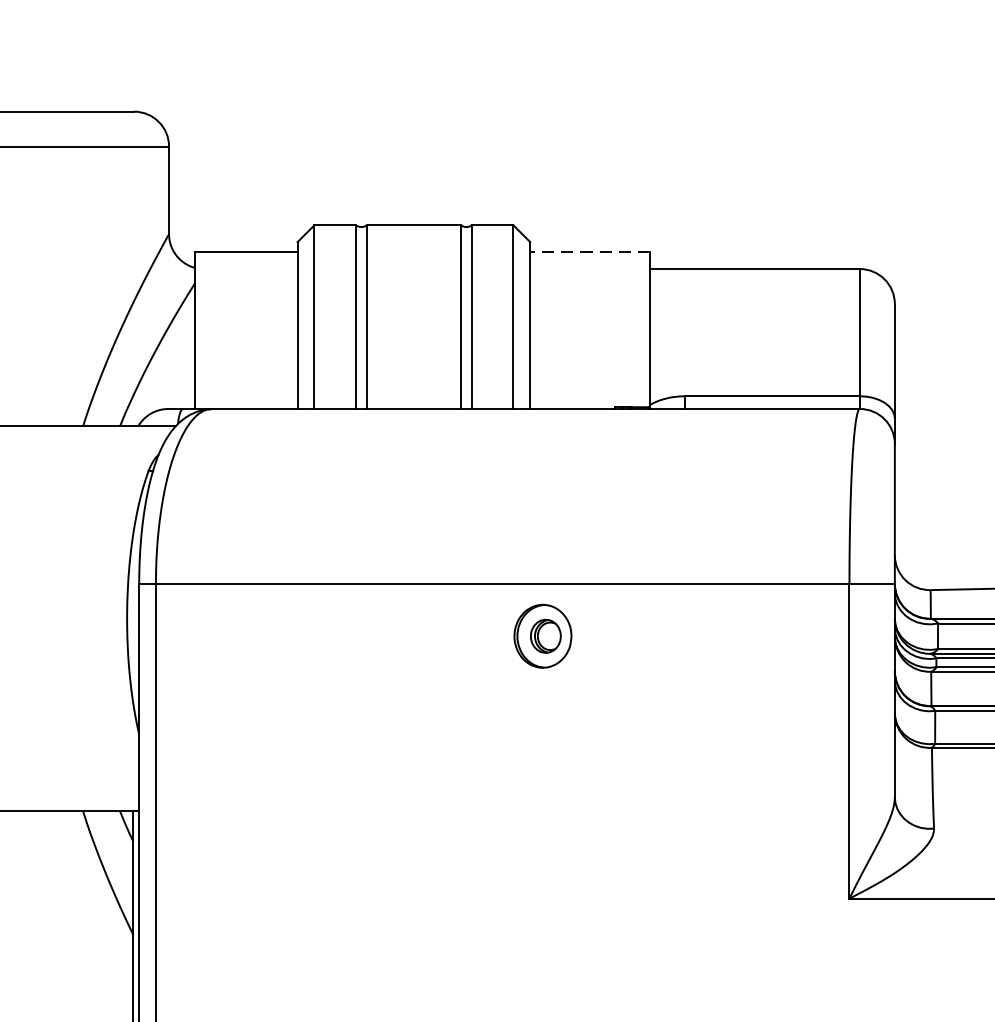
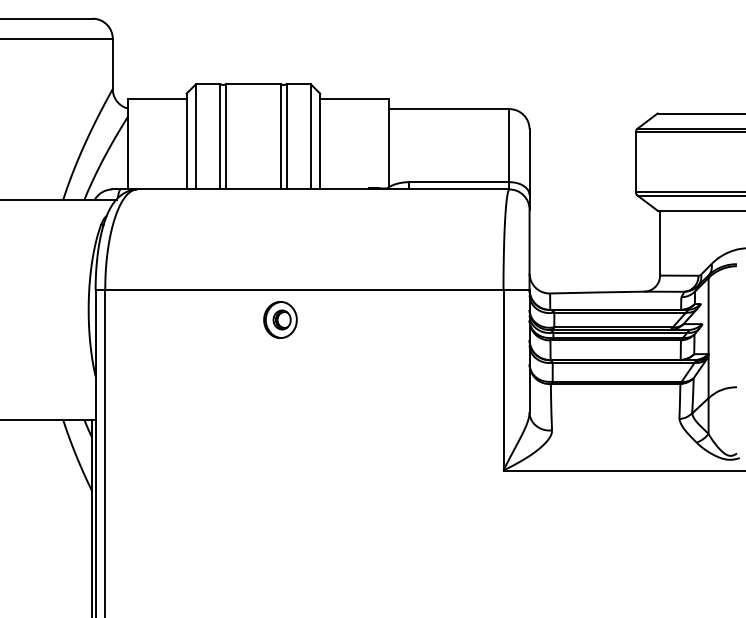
line: (590, 252) -> (354, 99), dashed -> solid
part: (542, 635) -> (280, 319), moved

